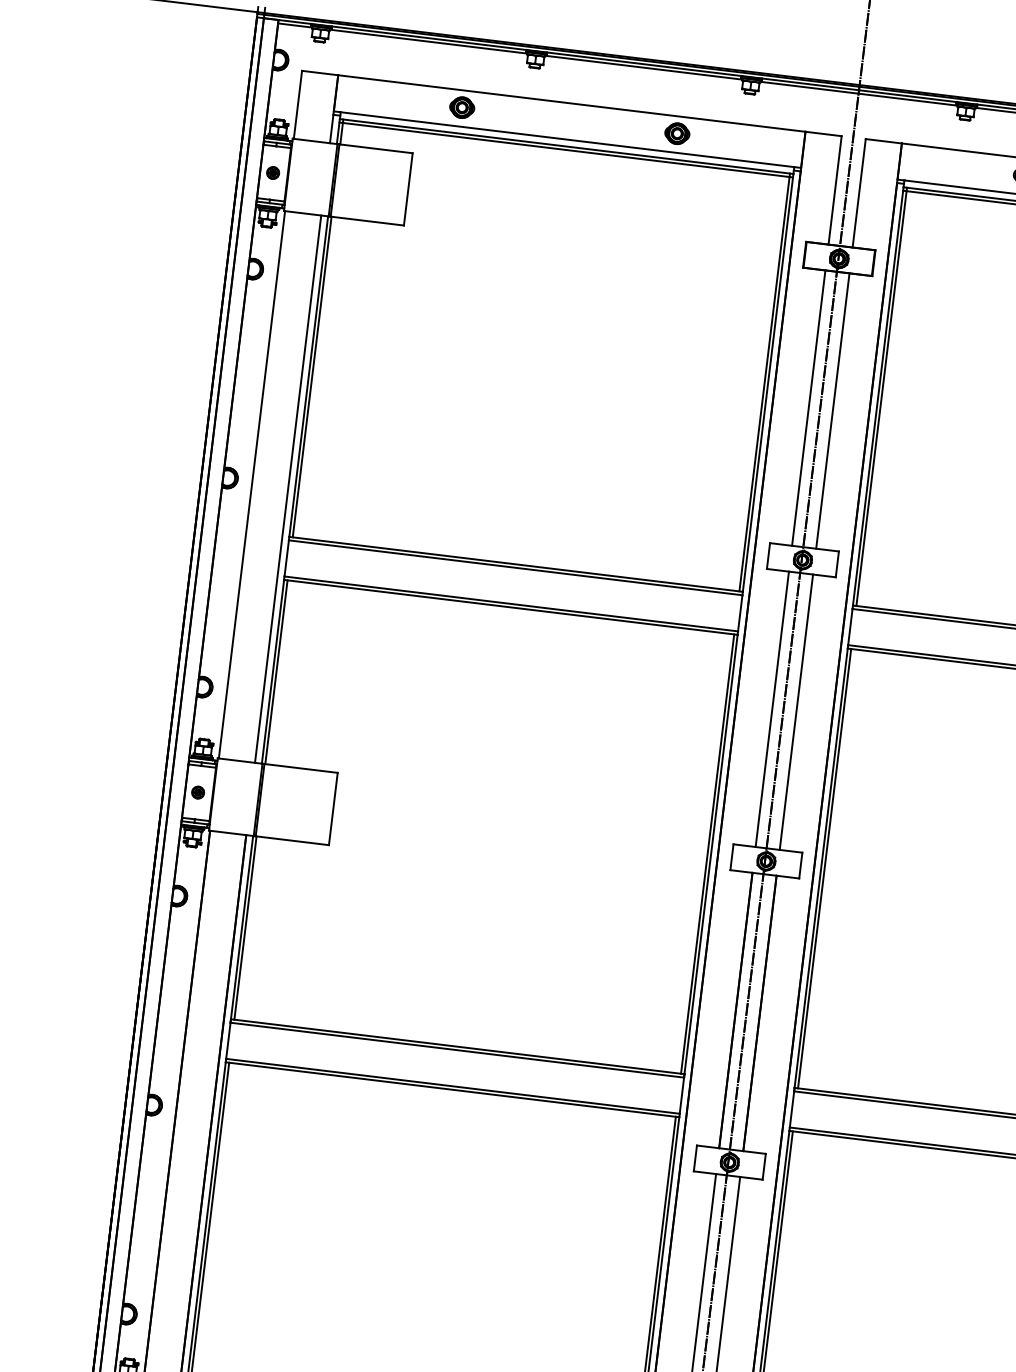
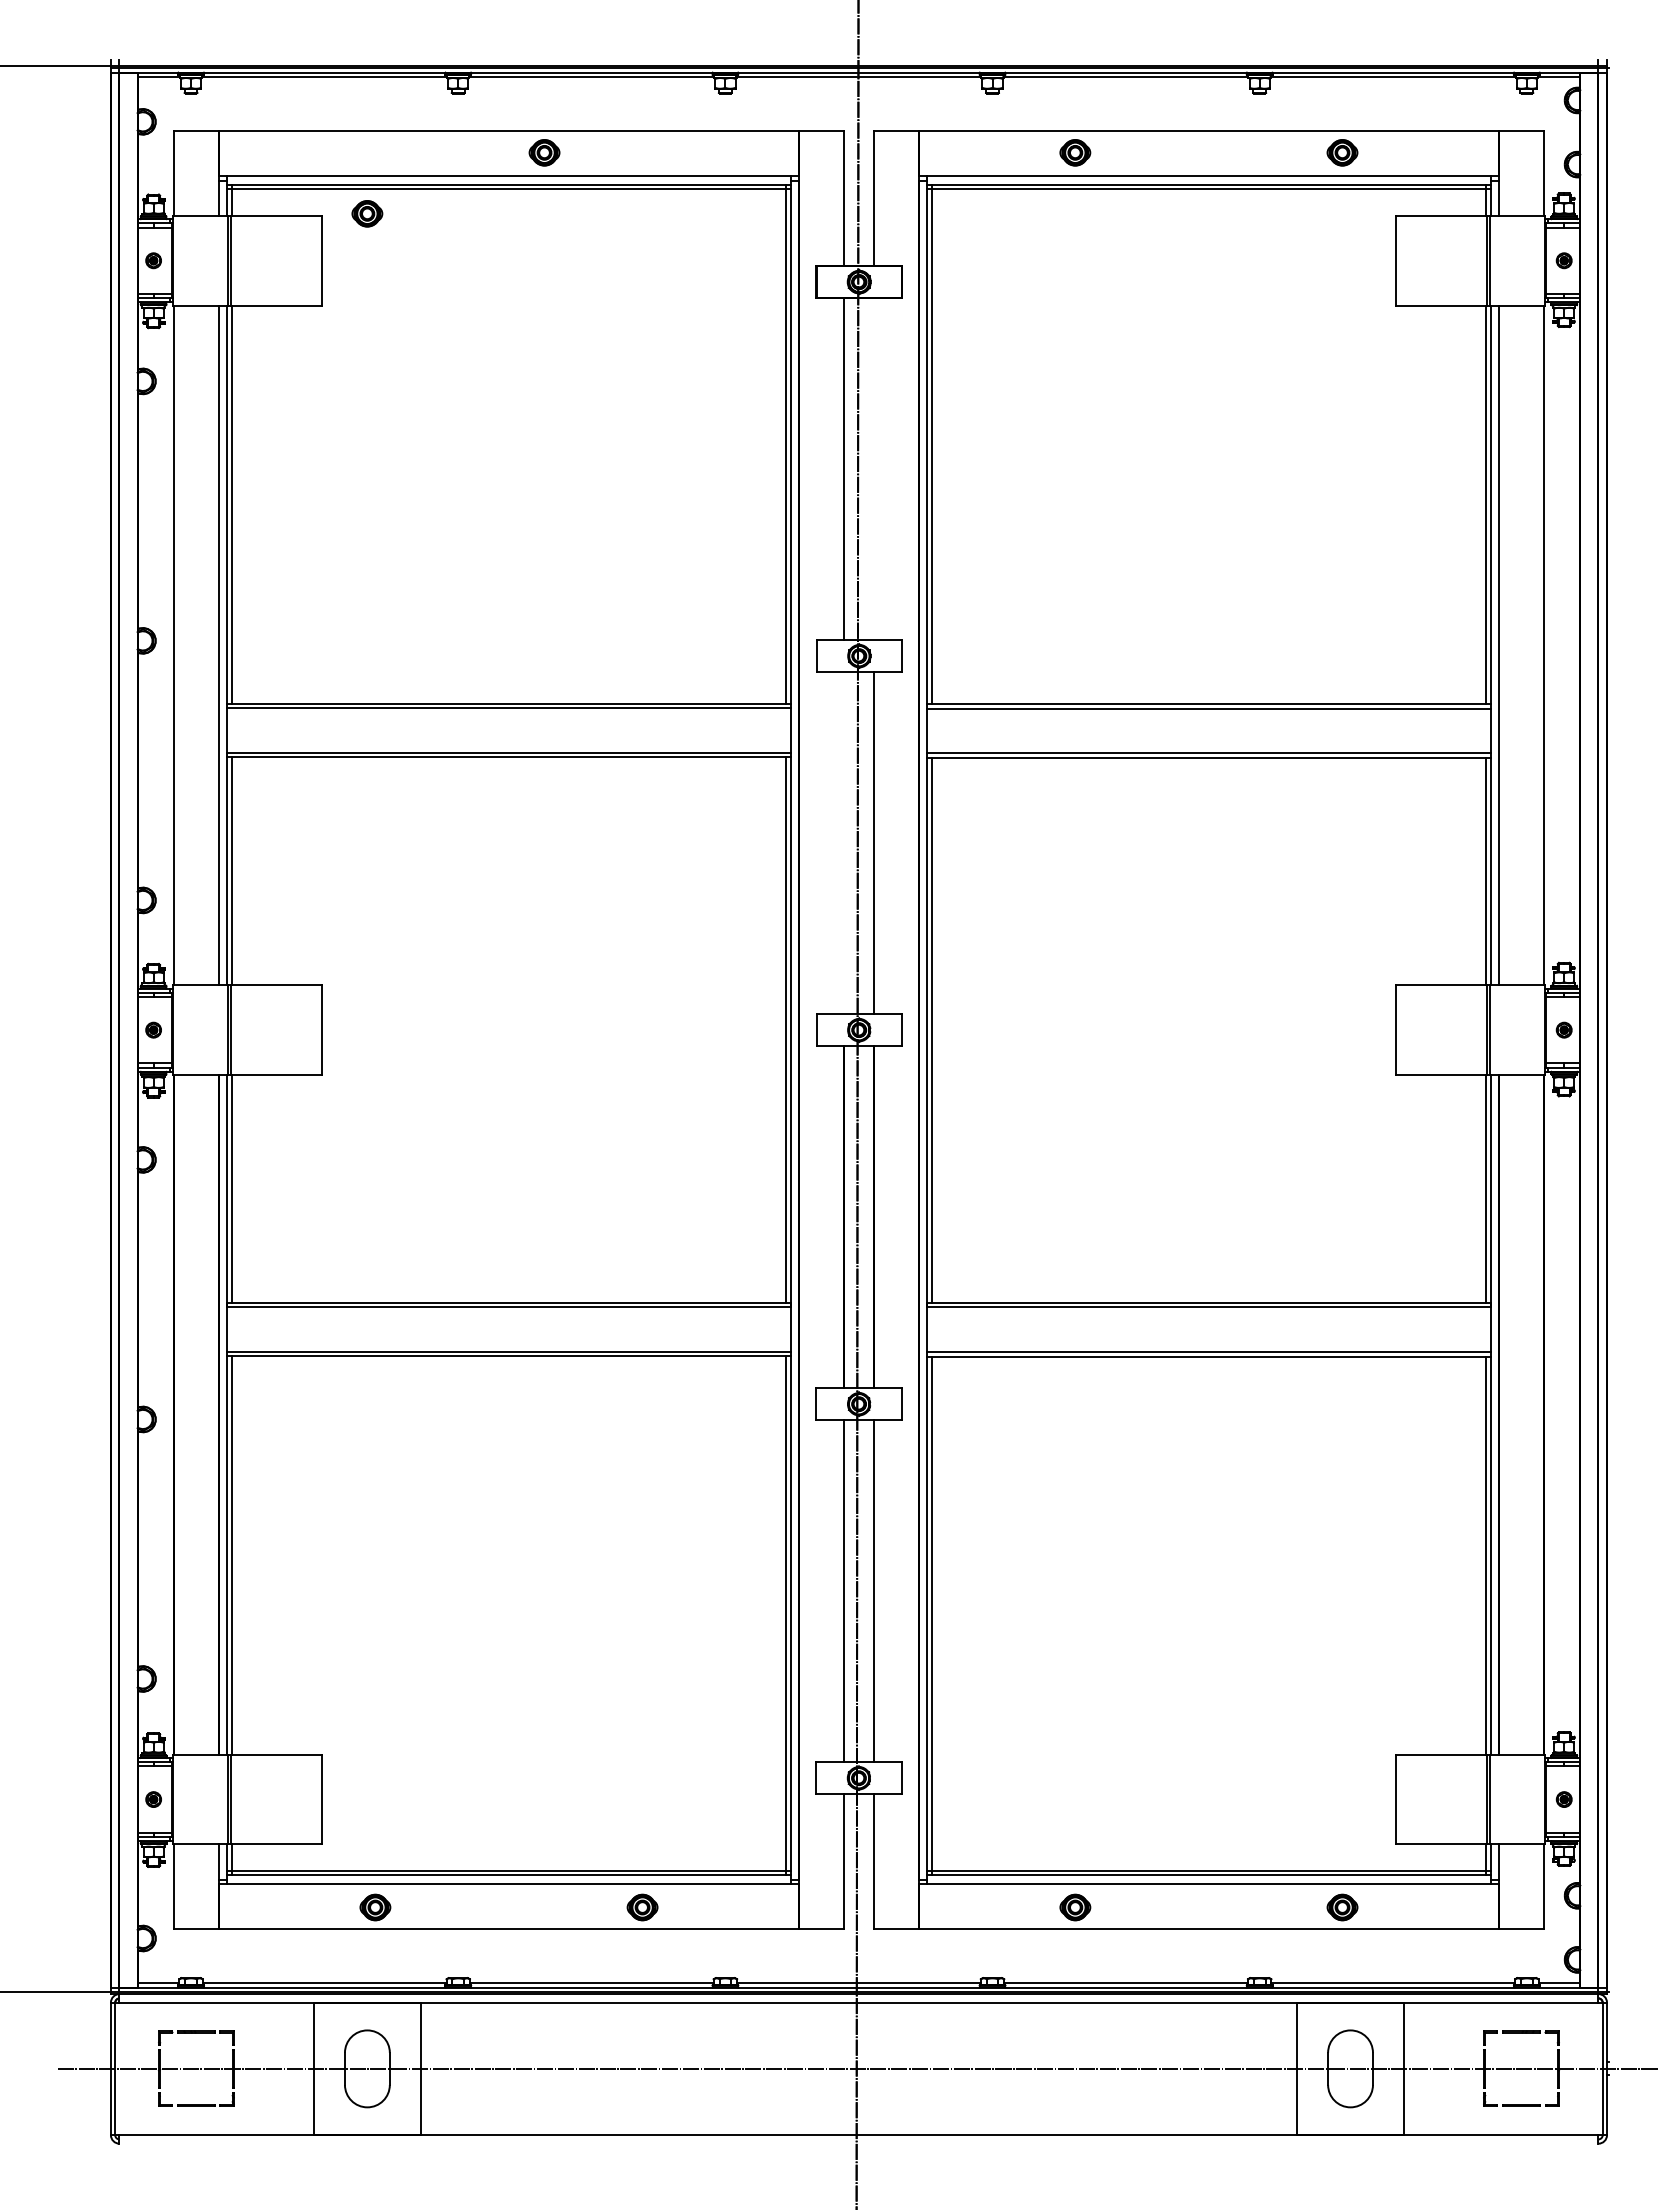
part: (462, 107) -> (367, 213), moved
part: (677, 133) -> (544, 152), moved
line: (832, 411) -> (873, 469), removed
line: (771, 709) -> (843, 843), removed

